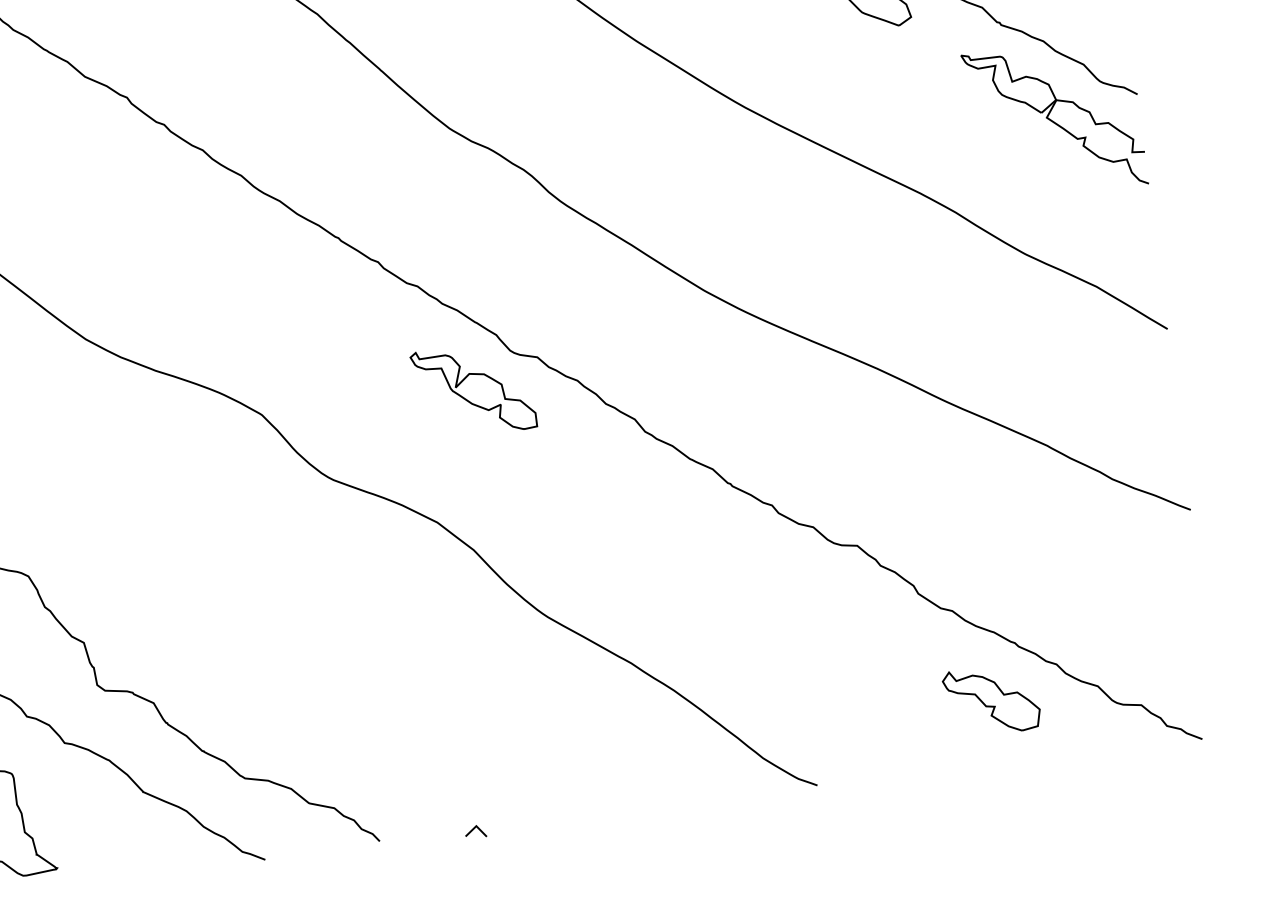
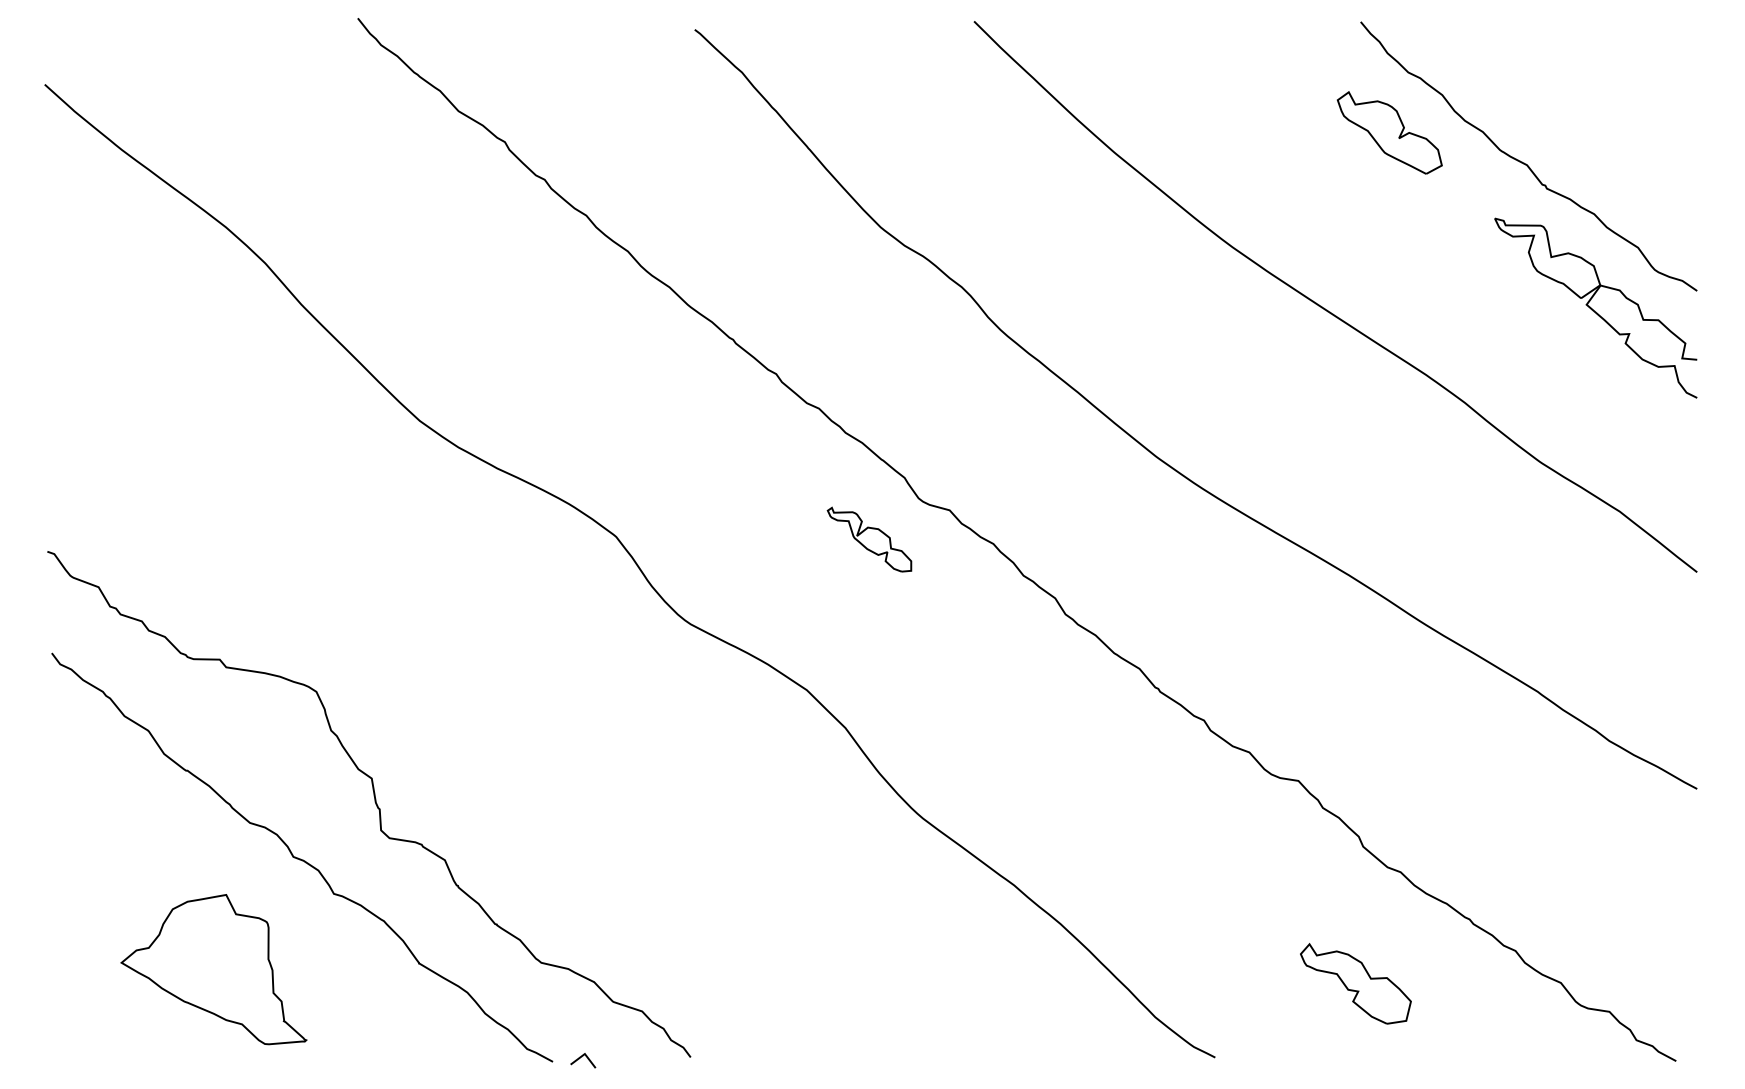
part: (473, 390) -> (869, 539), size x0.6
part: (991, 700) -> (1355, 983), moved
line: (473, 829) -> (581, 1057), moved

